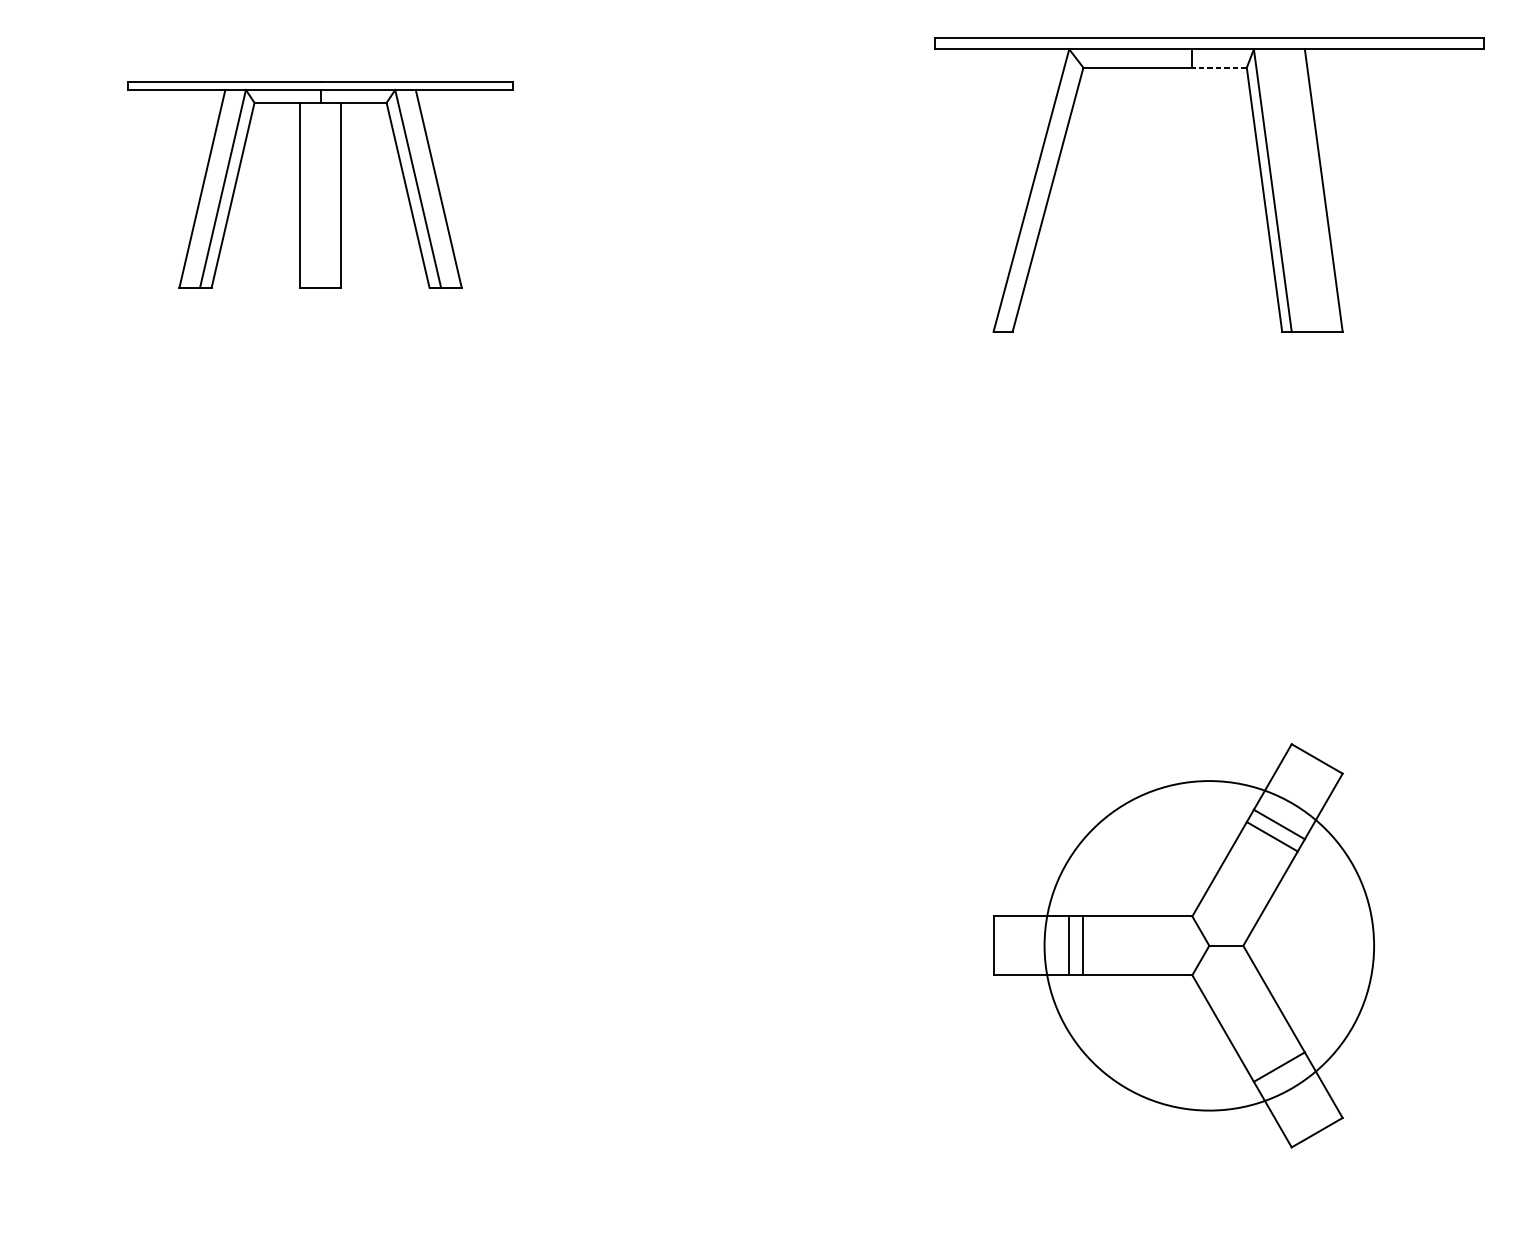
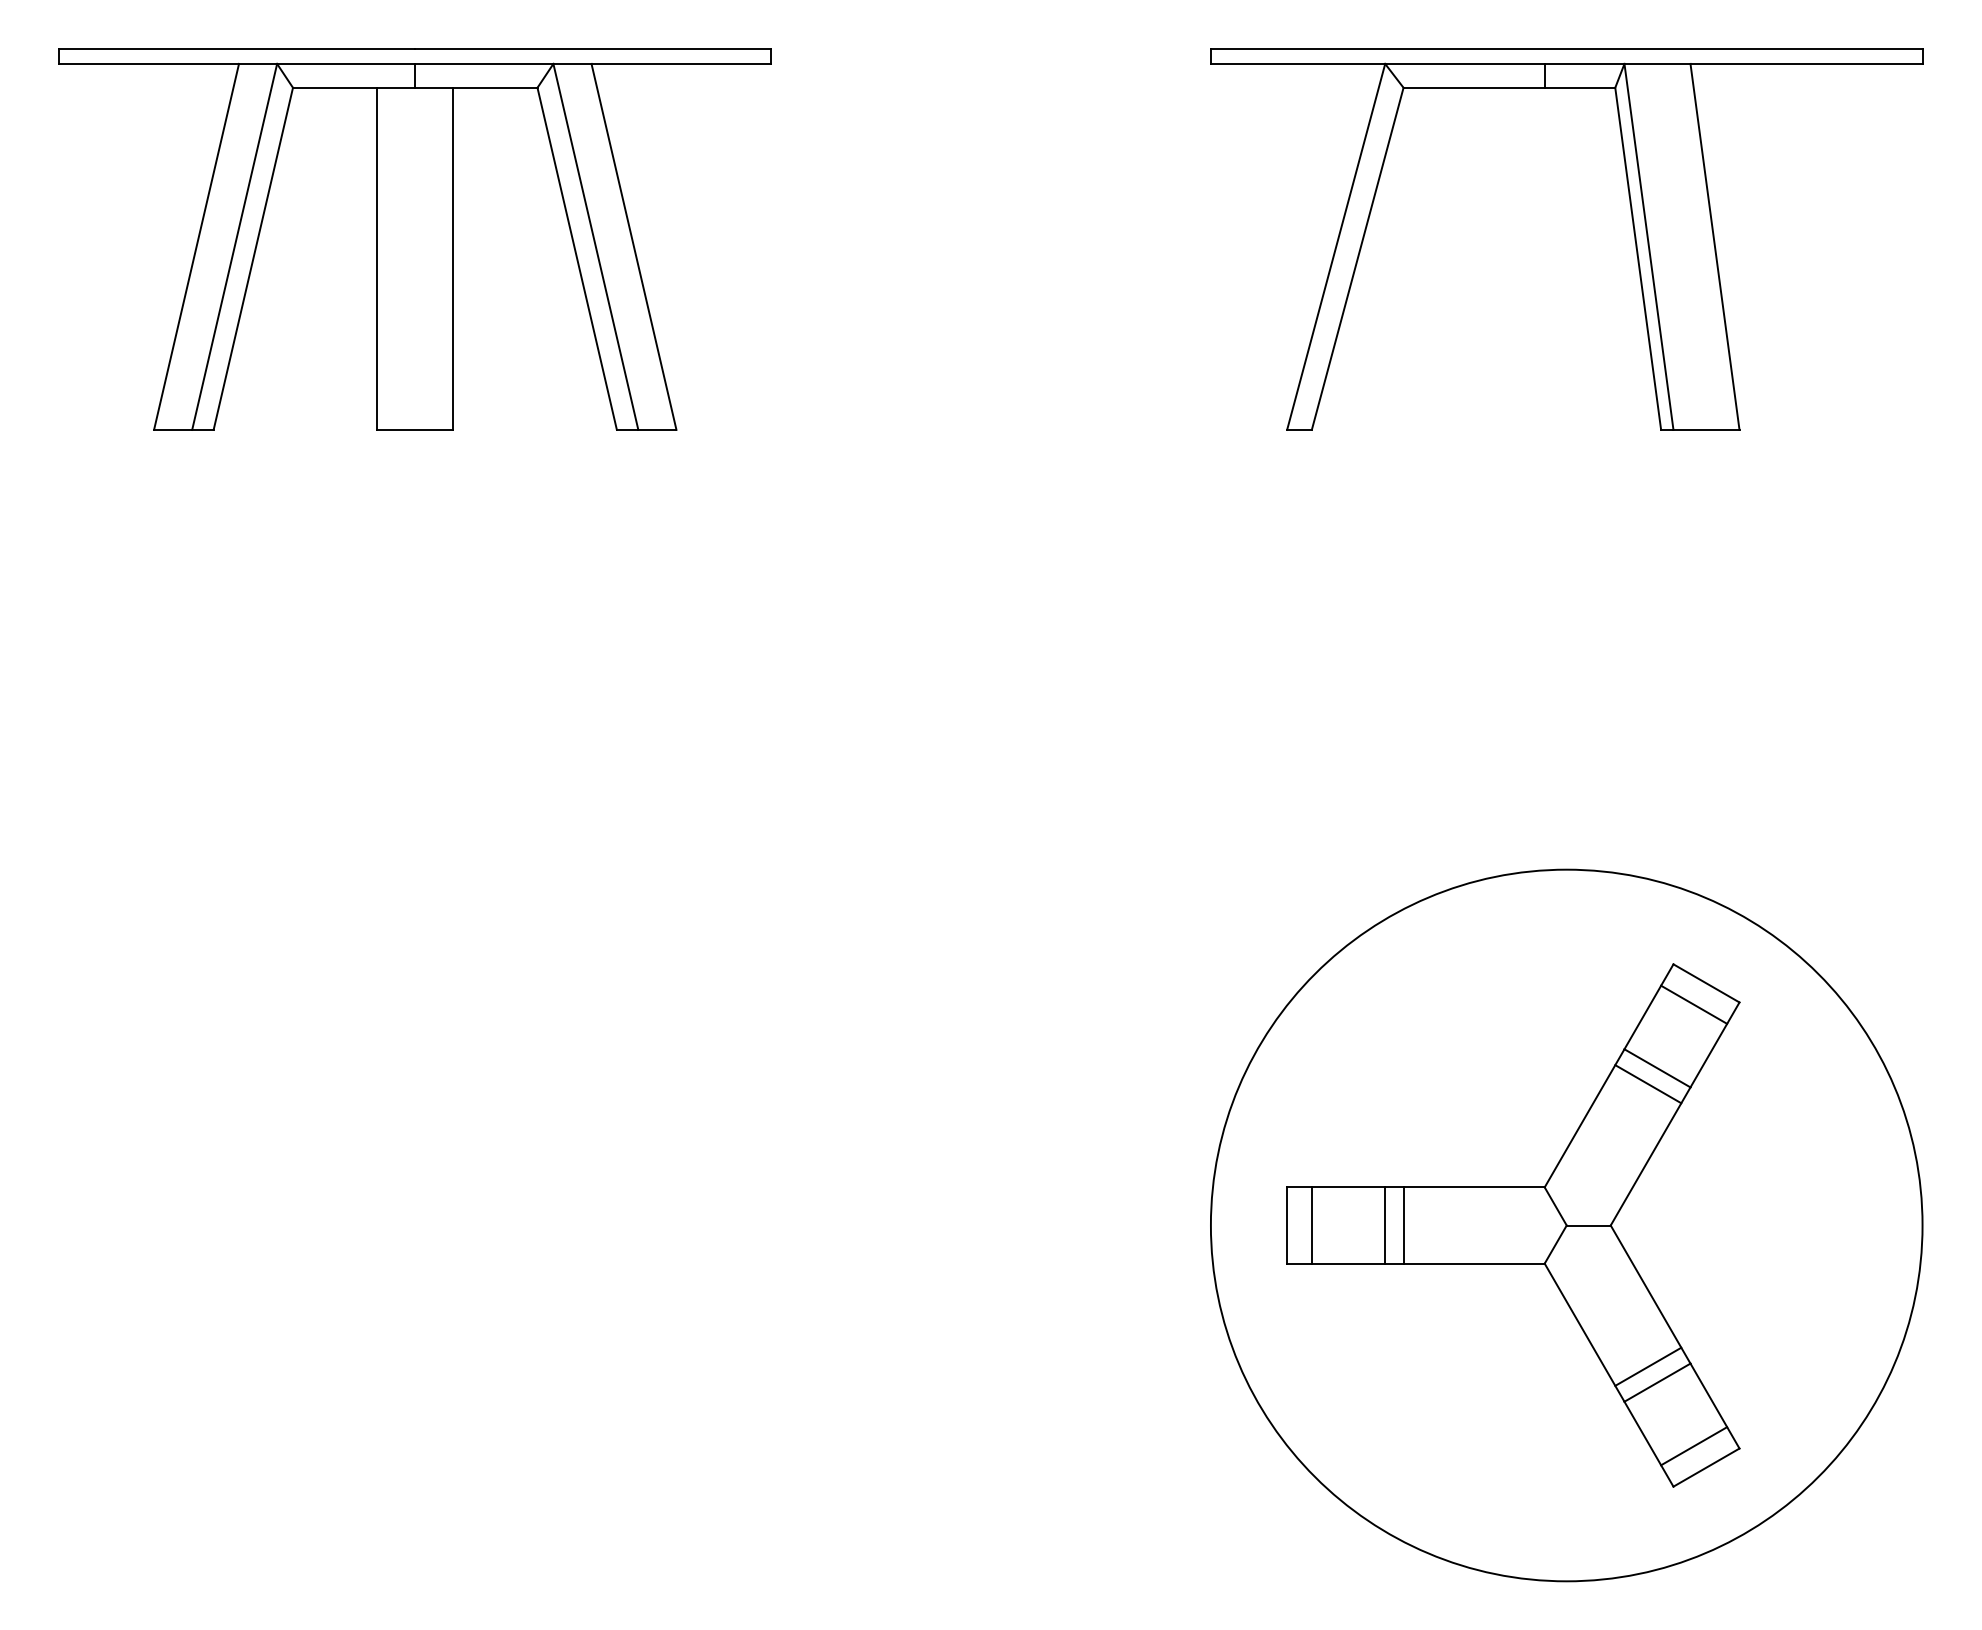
line: (1219, 67) -> (1579, 87), dashed -> solid
part: (320, 184) -> (414, 239), size x1.43
line: (1307, 775) -> (1694, 1004), added
line: (1012, 945) -> (1311, 1225), added
circle: (1209, 945) -> (1566, 1225), size x1.67
line: (1272, 1054) -> (1648, 1366), added
line: (1307, 1116) -> (1694, 1446), added

